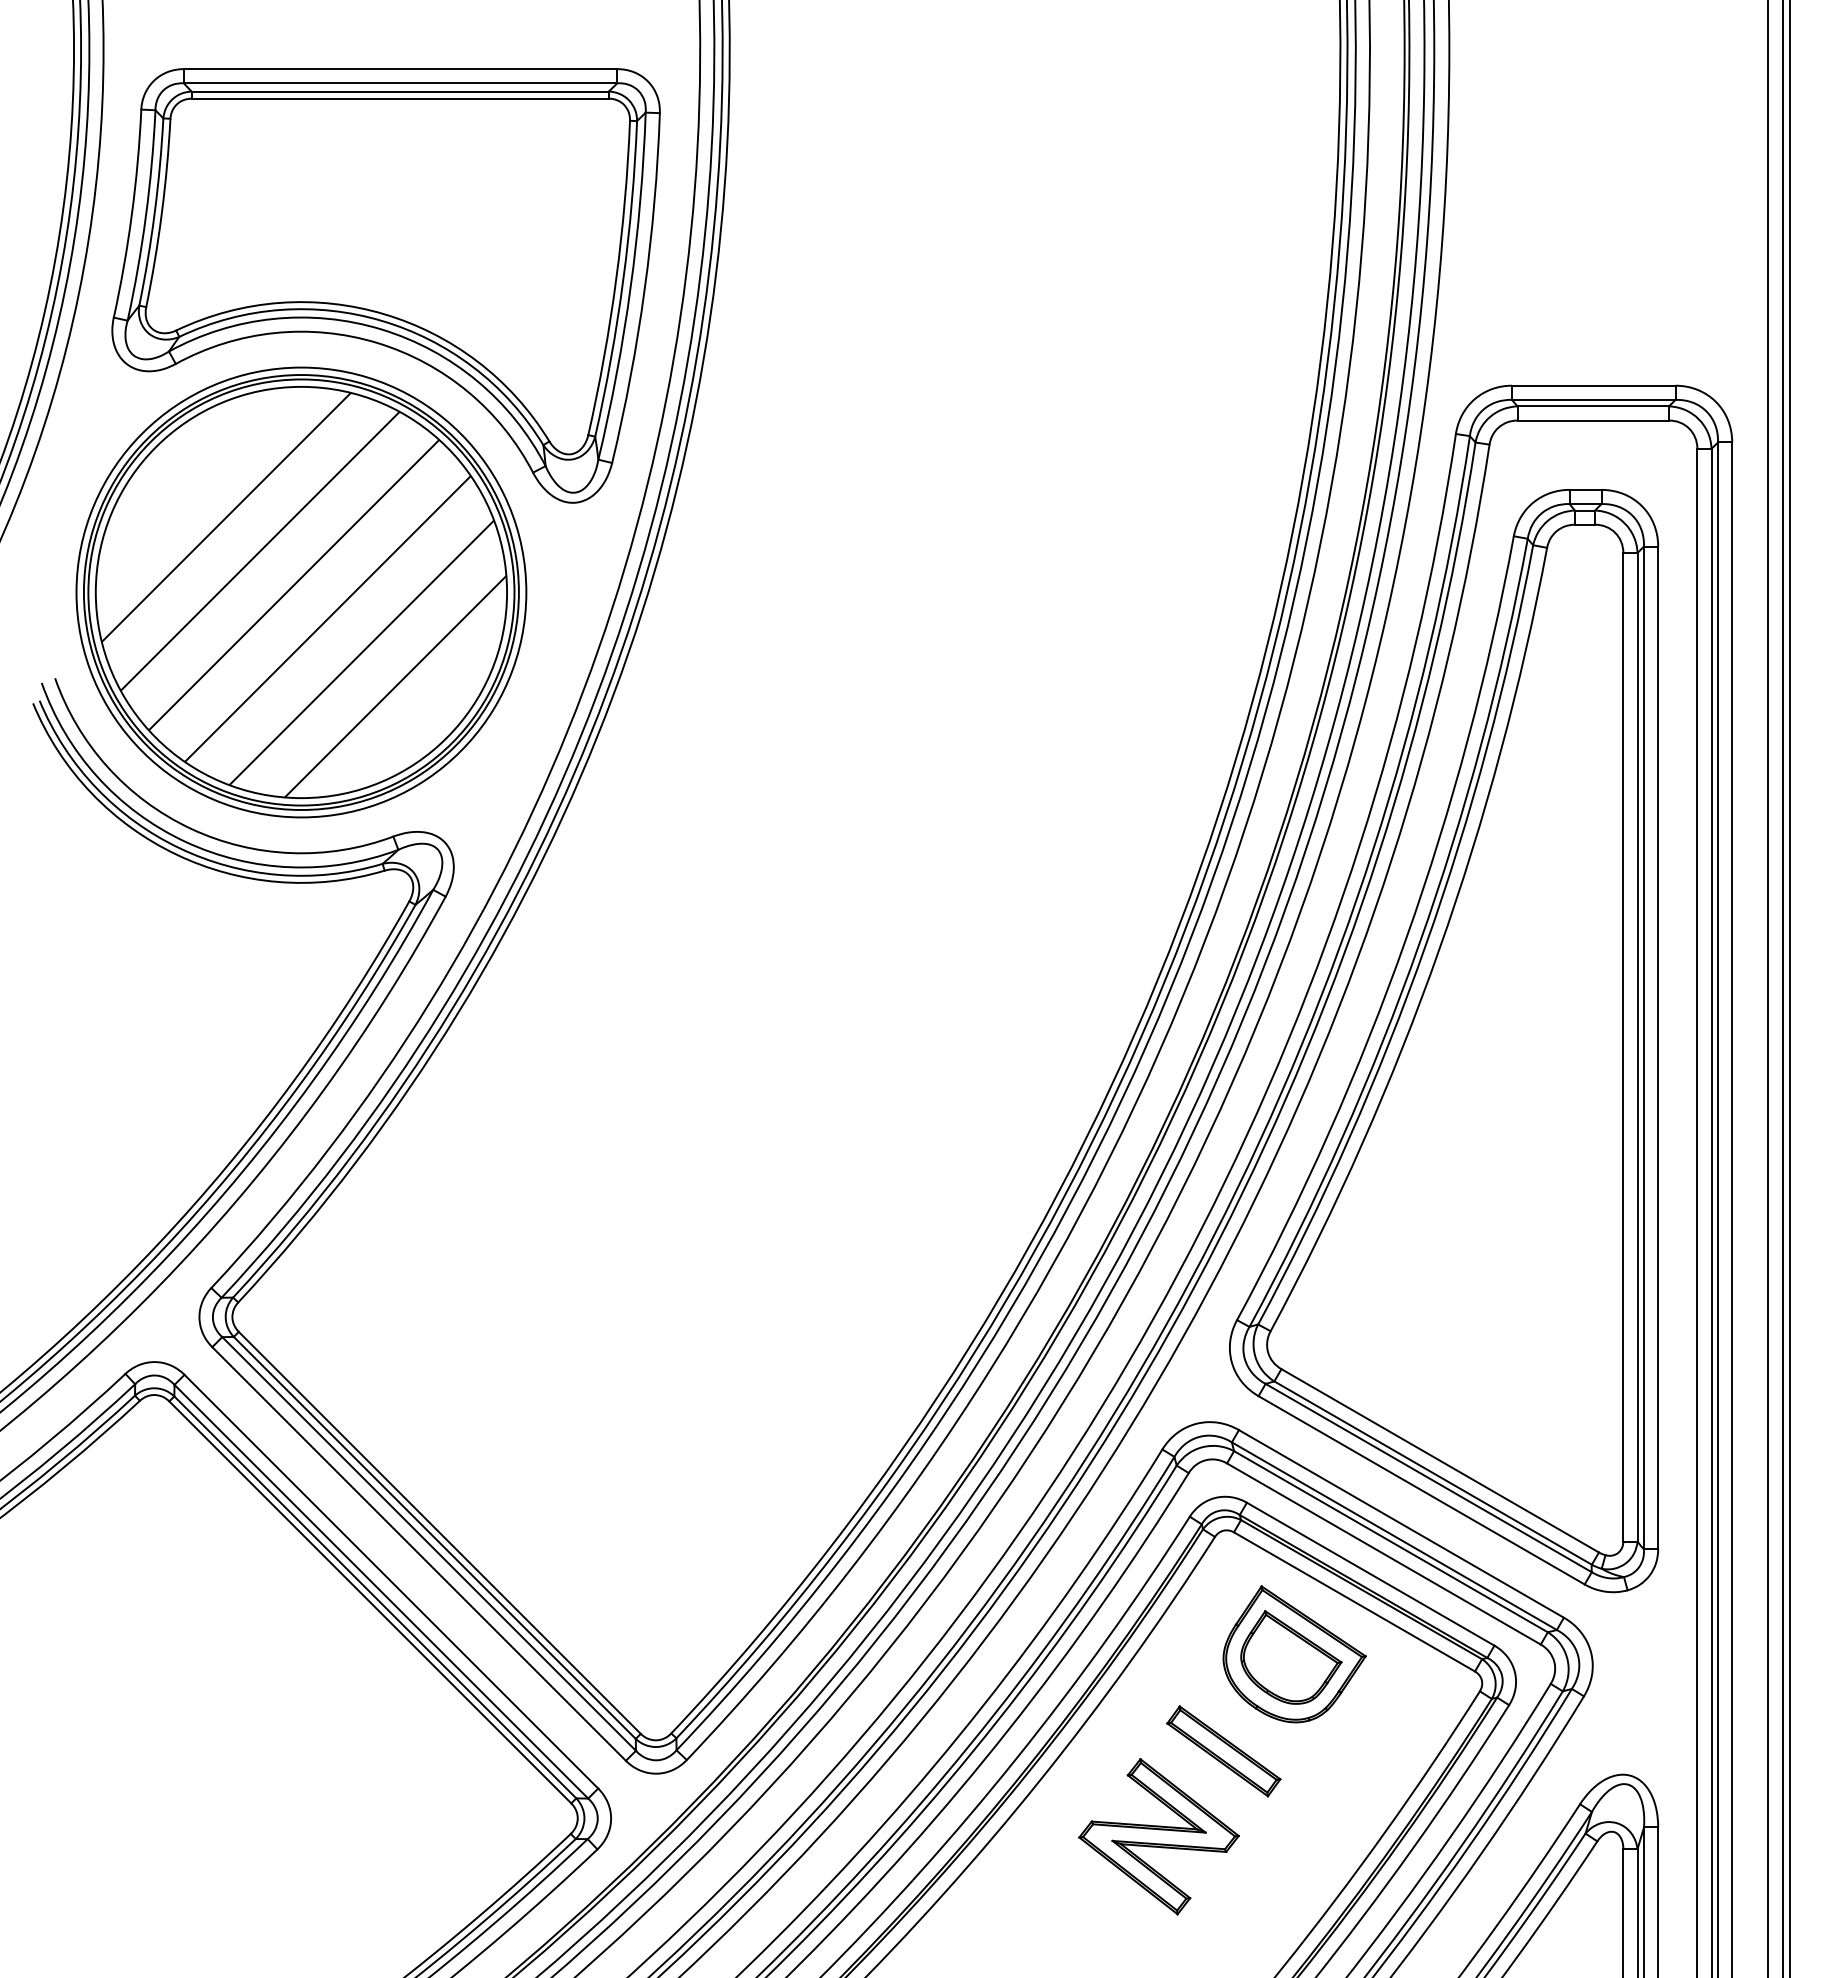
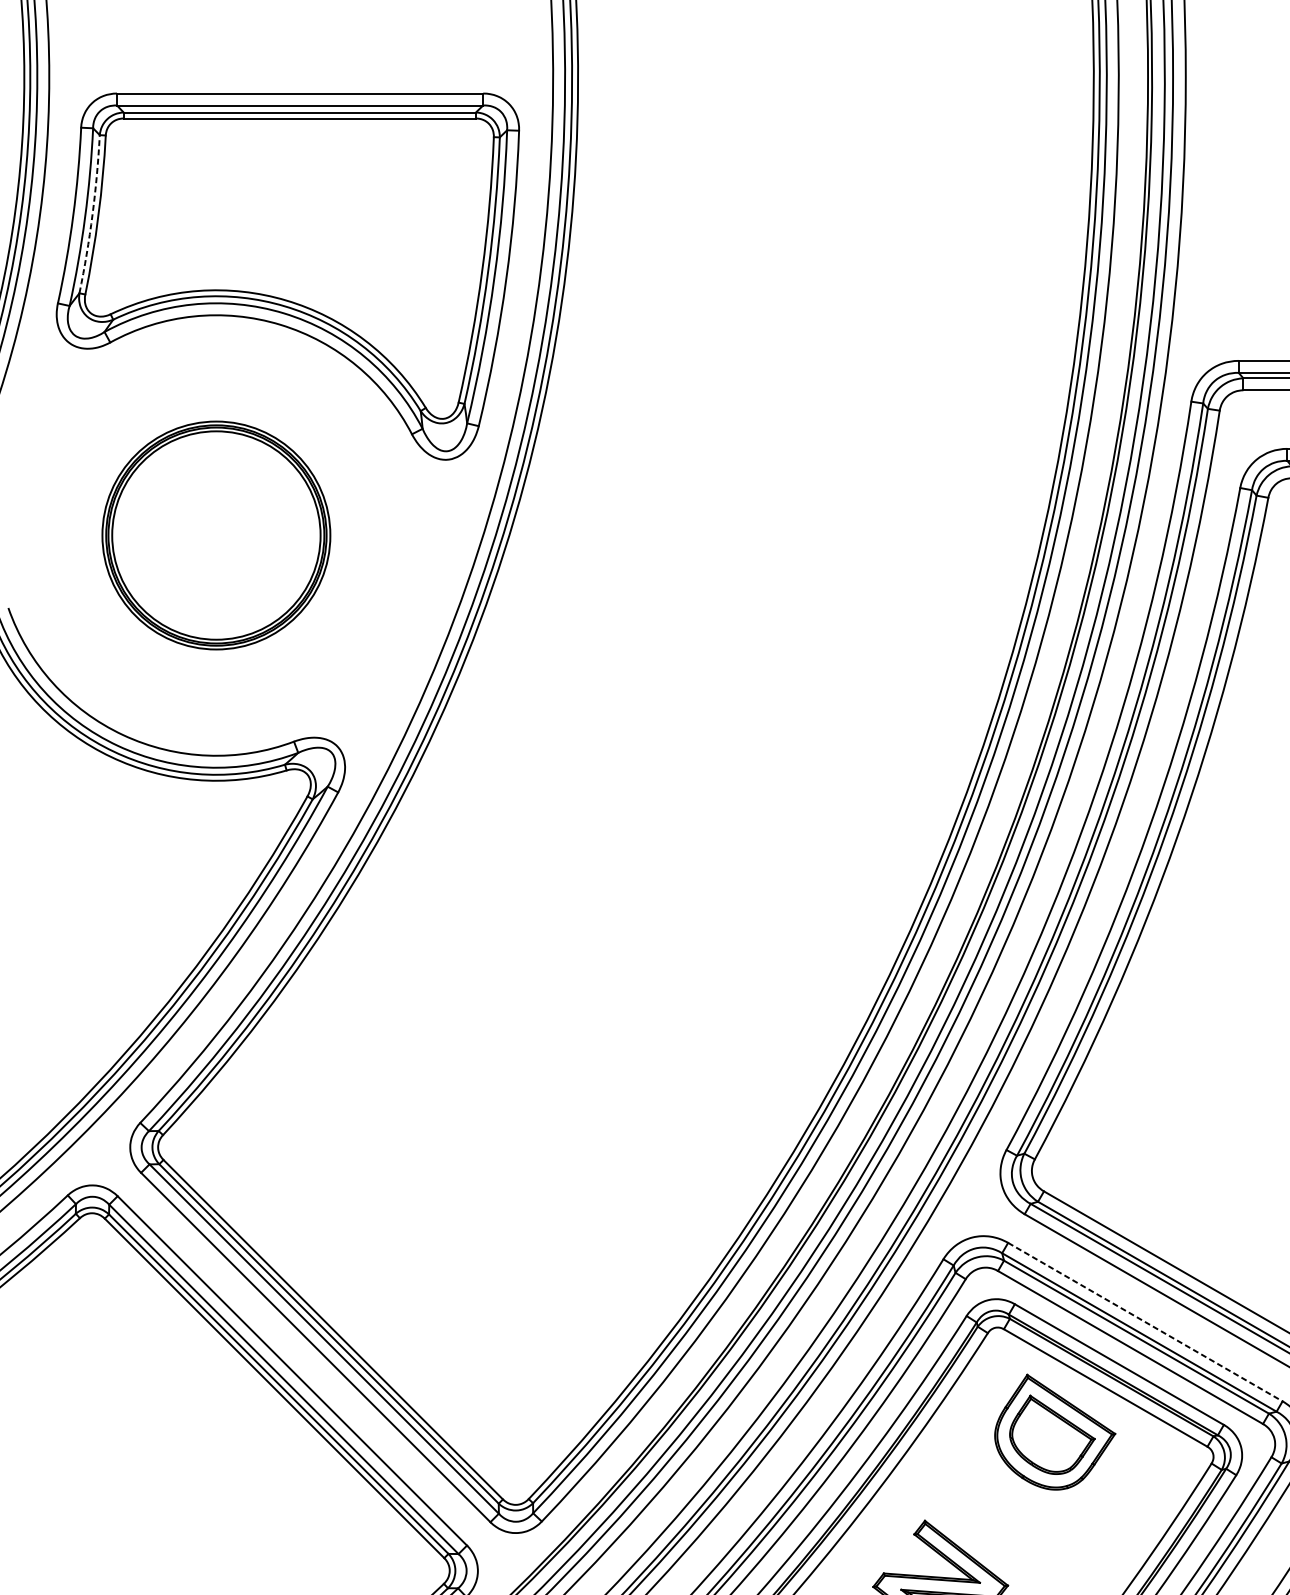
arc: (154, 212) -> (92, 214), solid -> dashed
part: (301, 592) -> (216, 535), size x0.6
line: (1401, 1523) -> (1145, 1321), solid -> dashed
part: (1223, 1751) -> (995, 1514), removed

